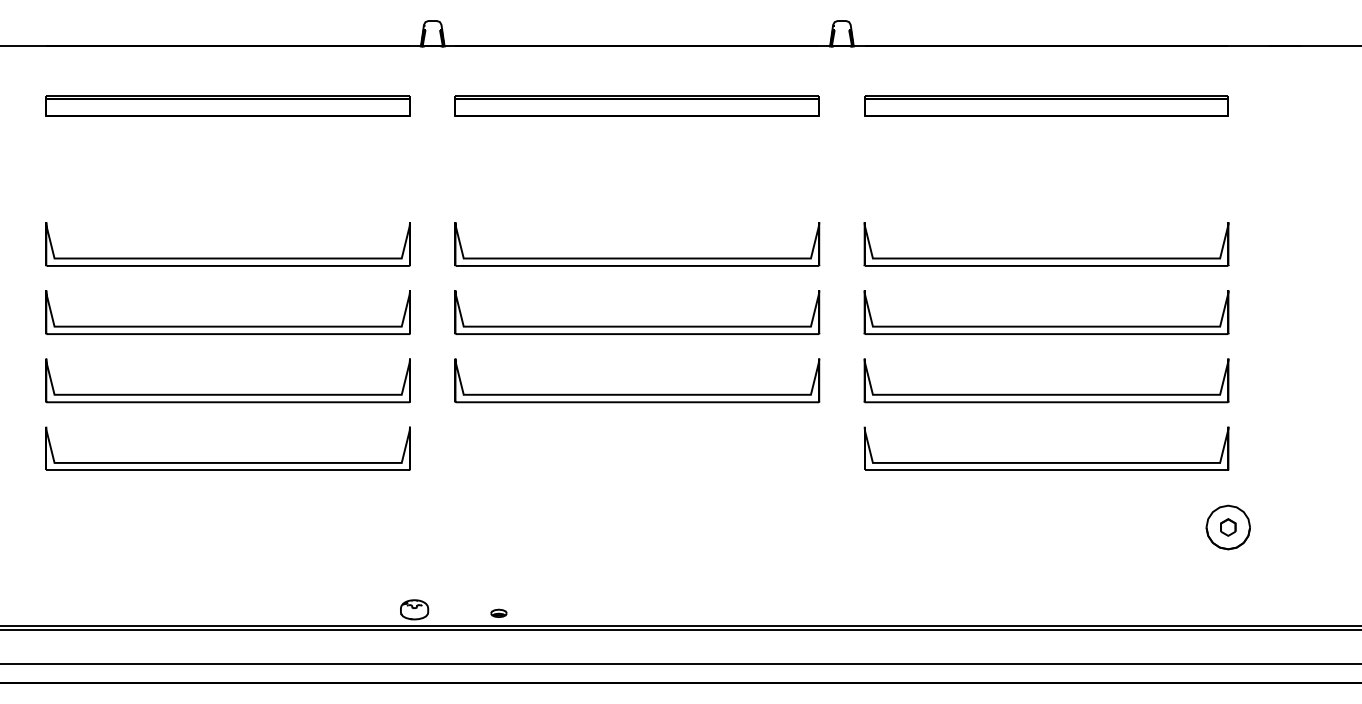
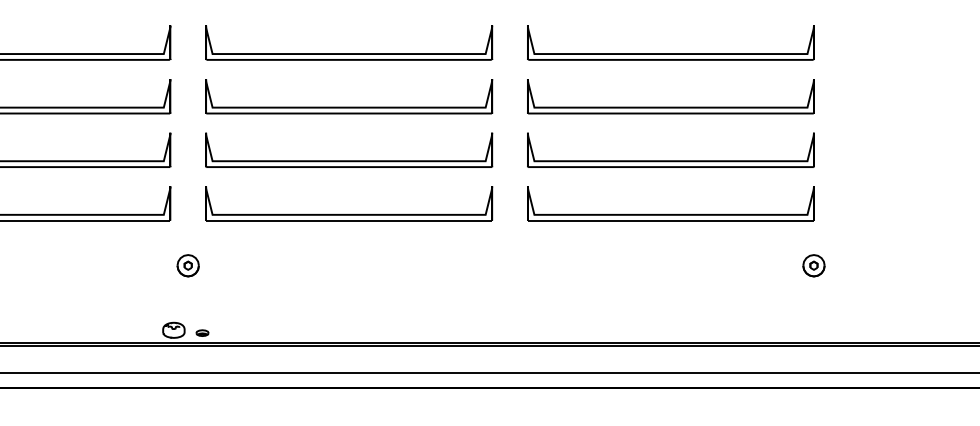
part: (637, 462) -> (349, 214), added
part: (432, 527) -> (188, 265), added
part: (1228, 527) -> (814, 265), size x0.62
part: (498, 612) -> (202, 332), moved

